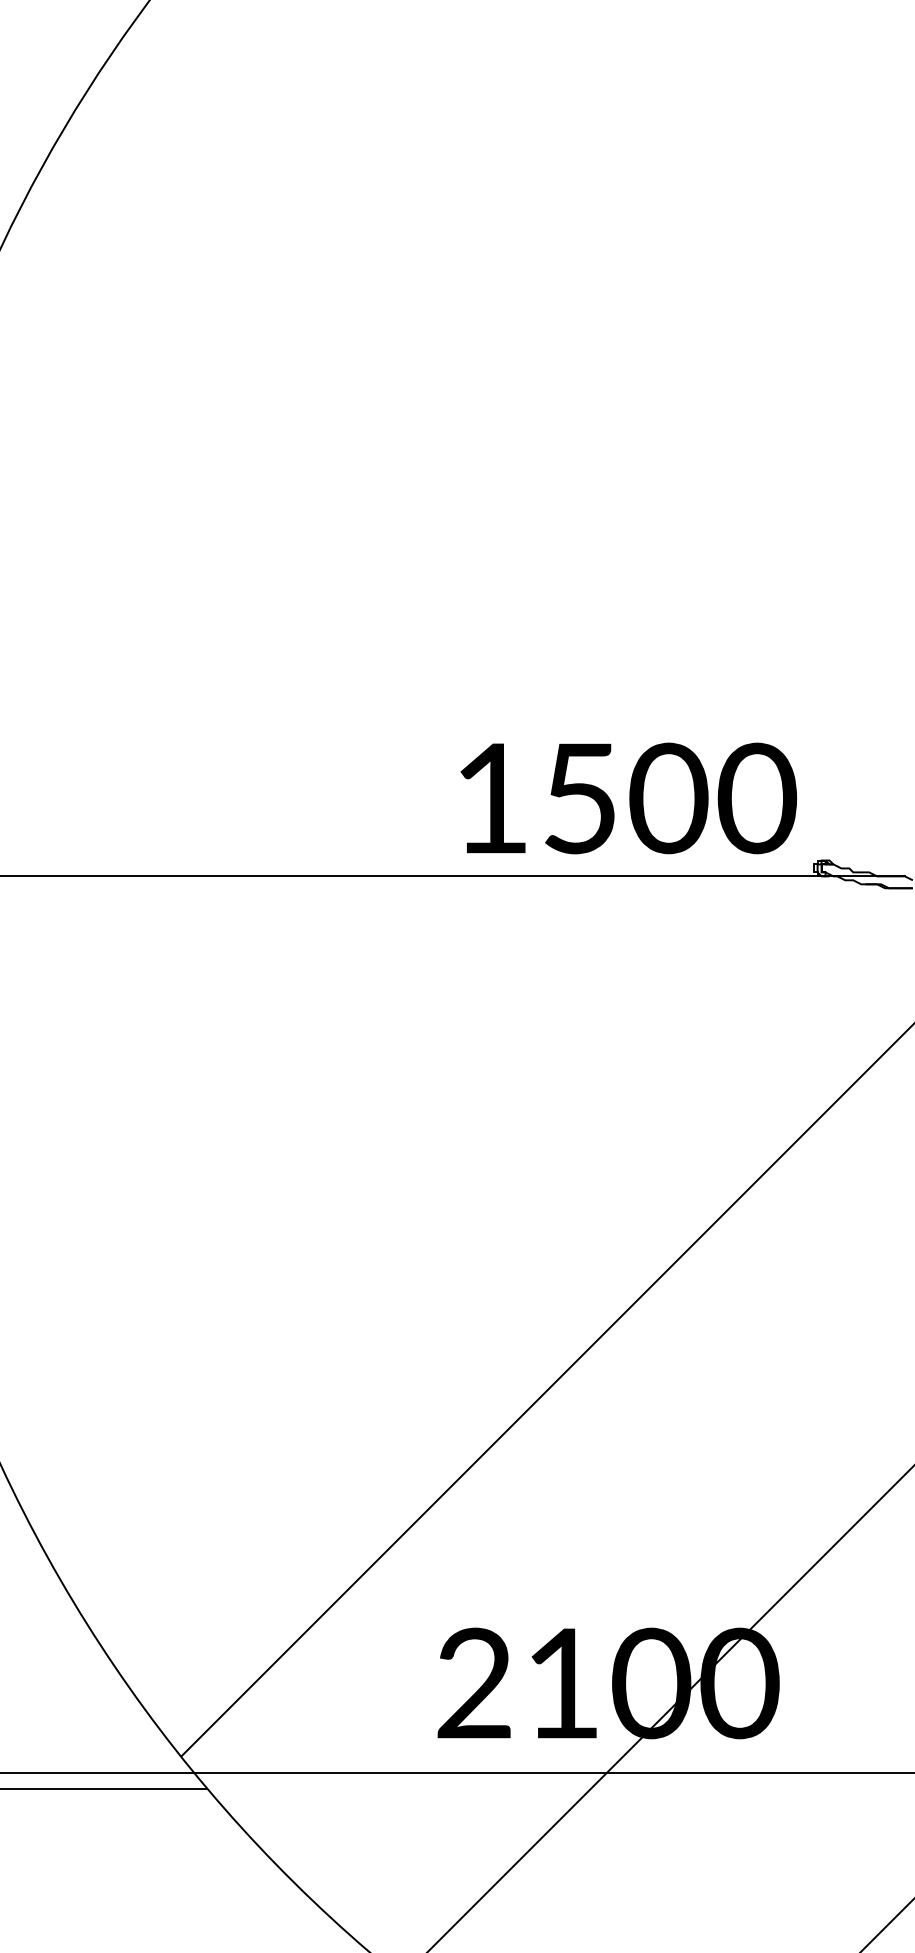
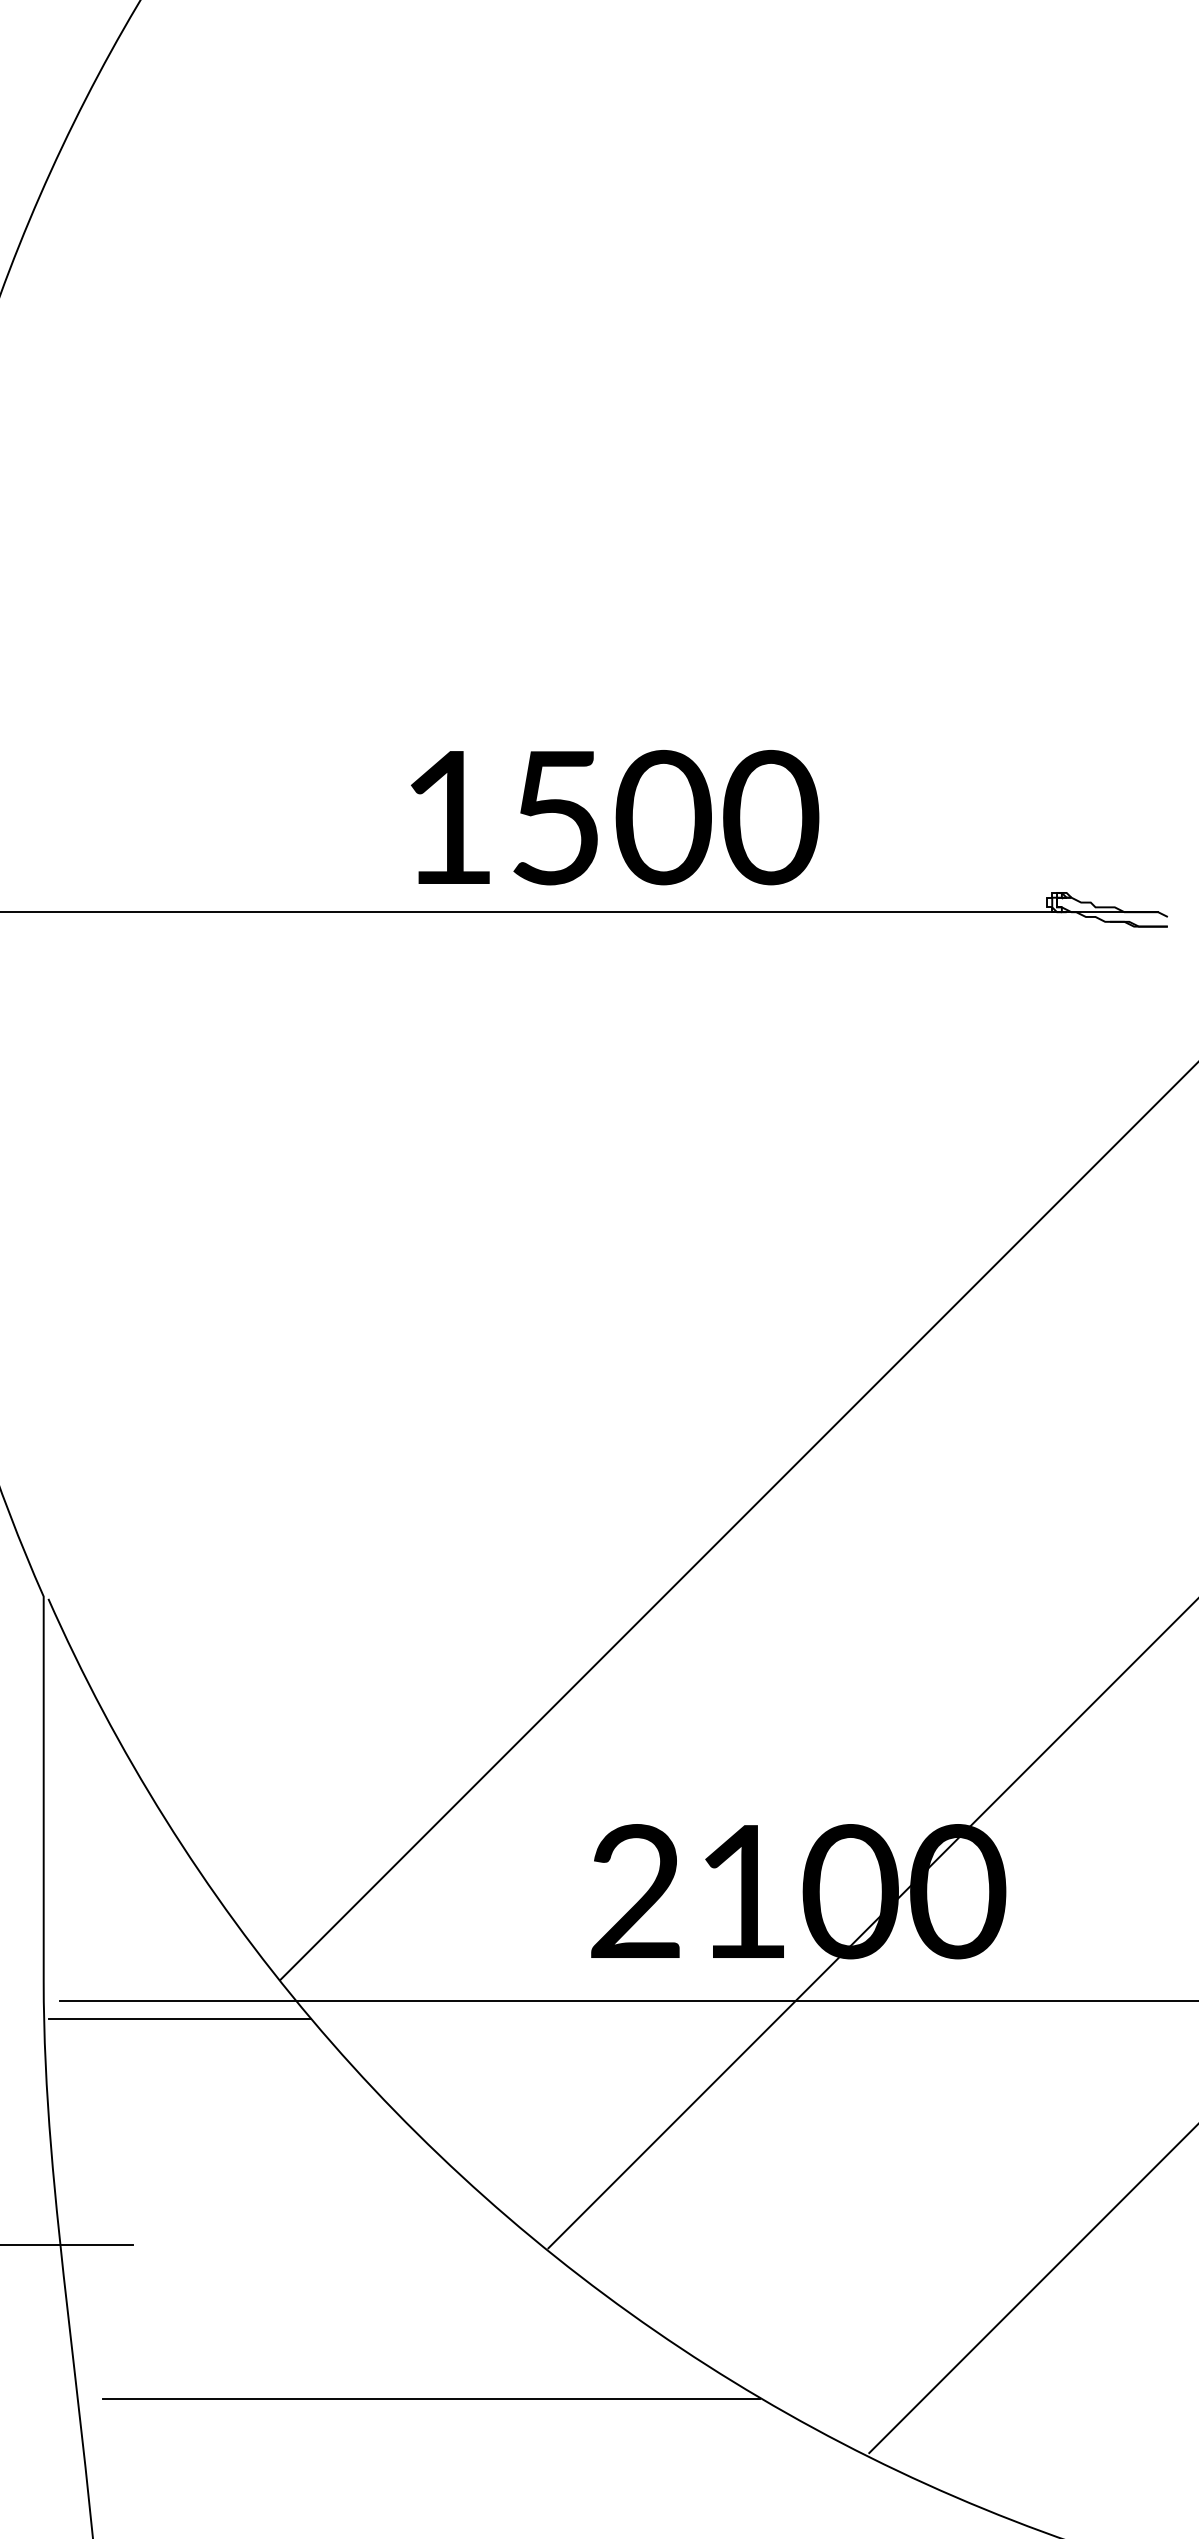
text: (629, 798) -> (615, 817), moved

